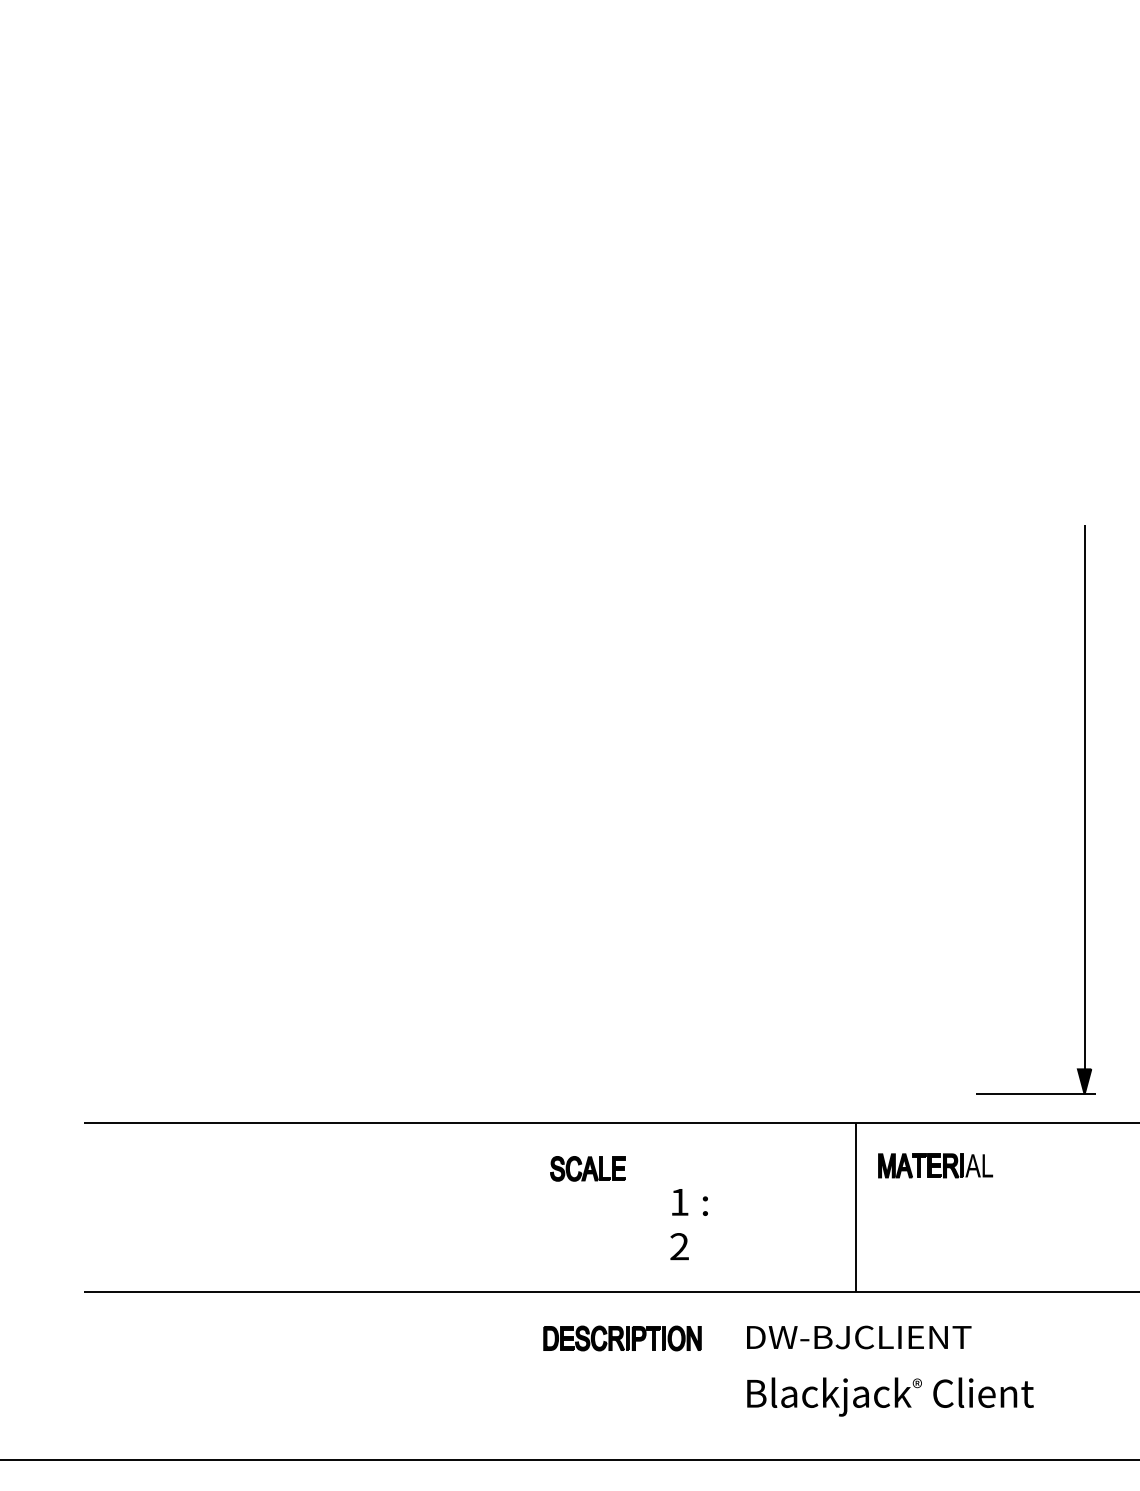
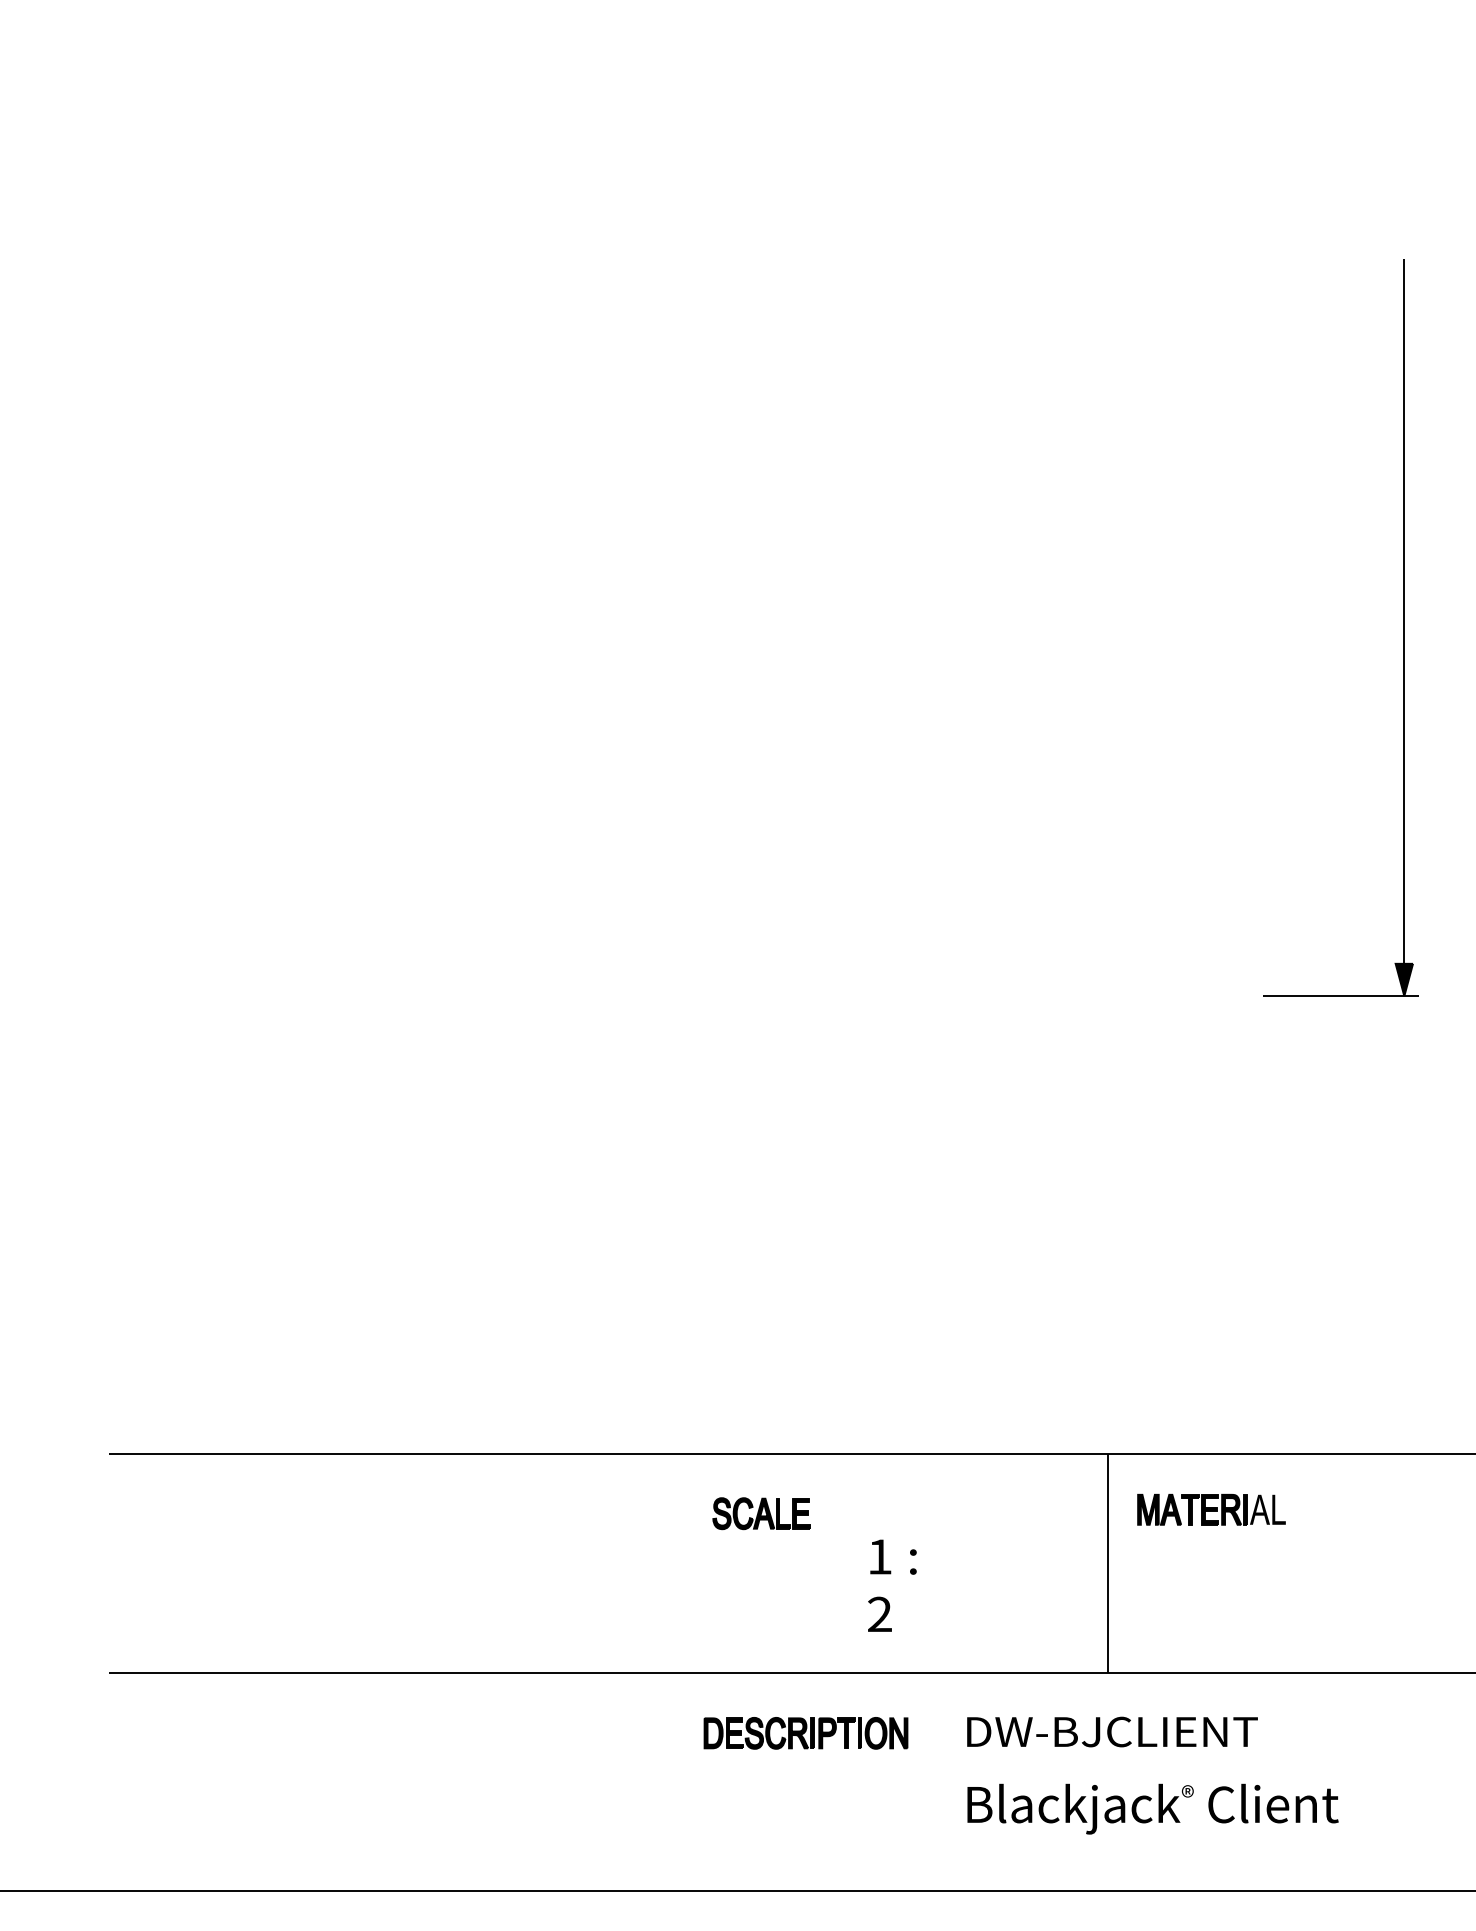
part: (1083, 809) -> (1403, 627), moved

